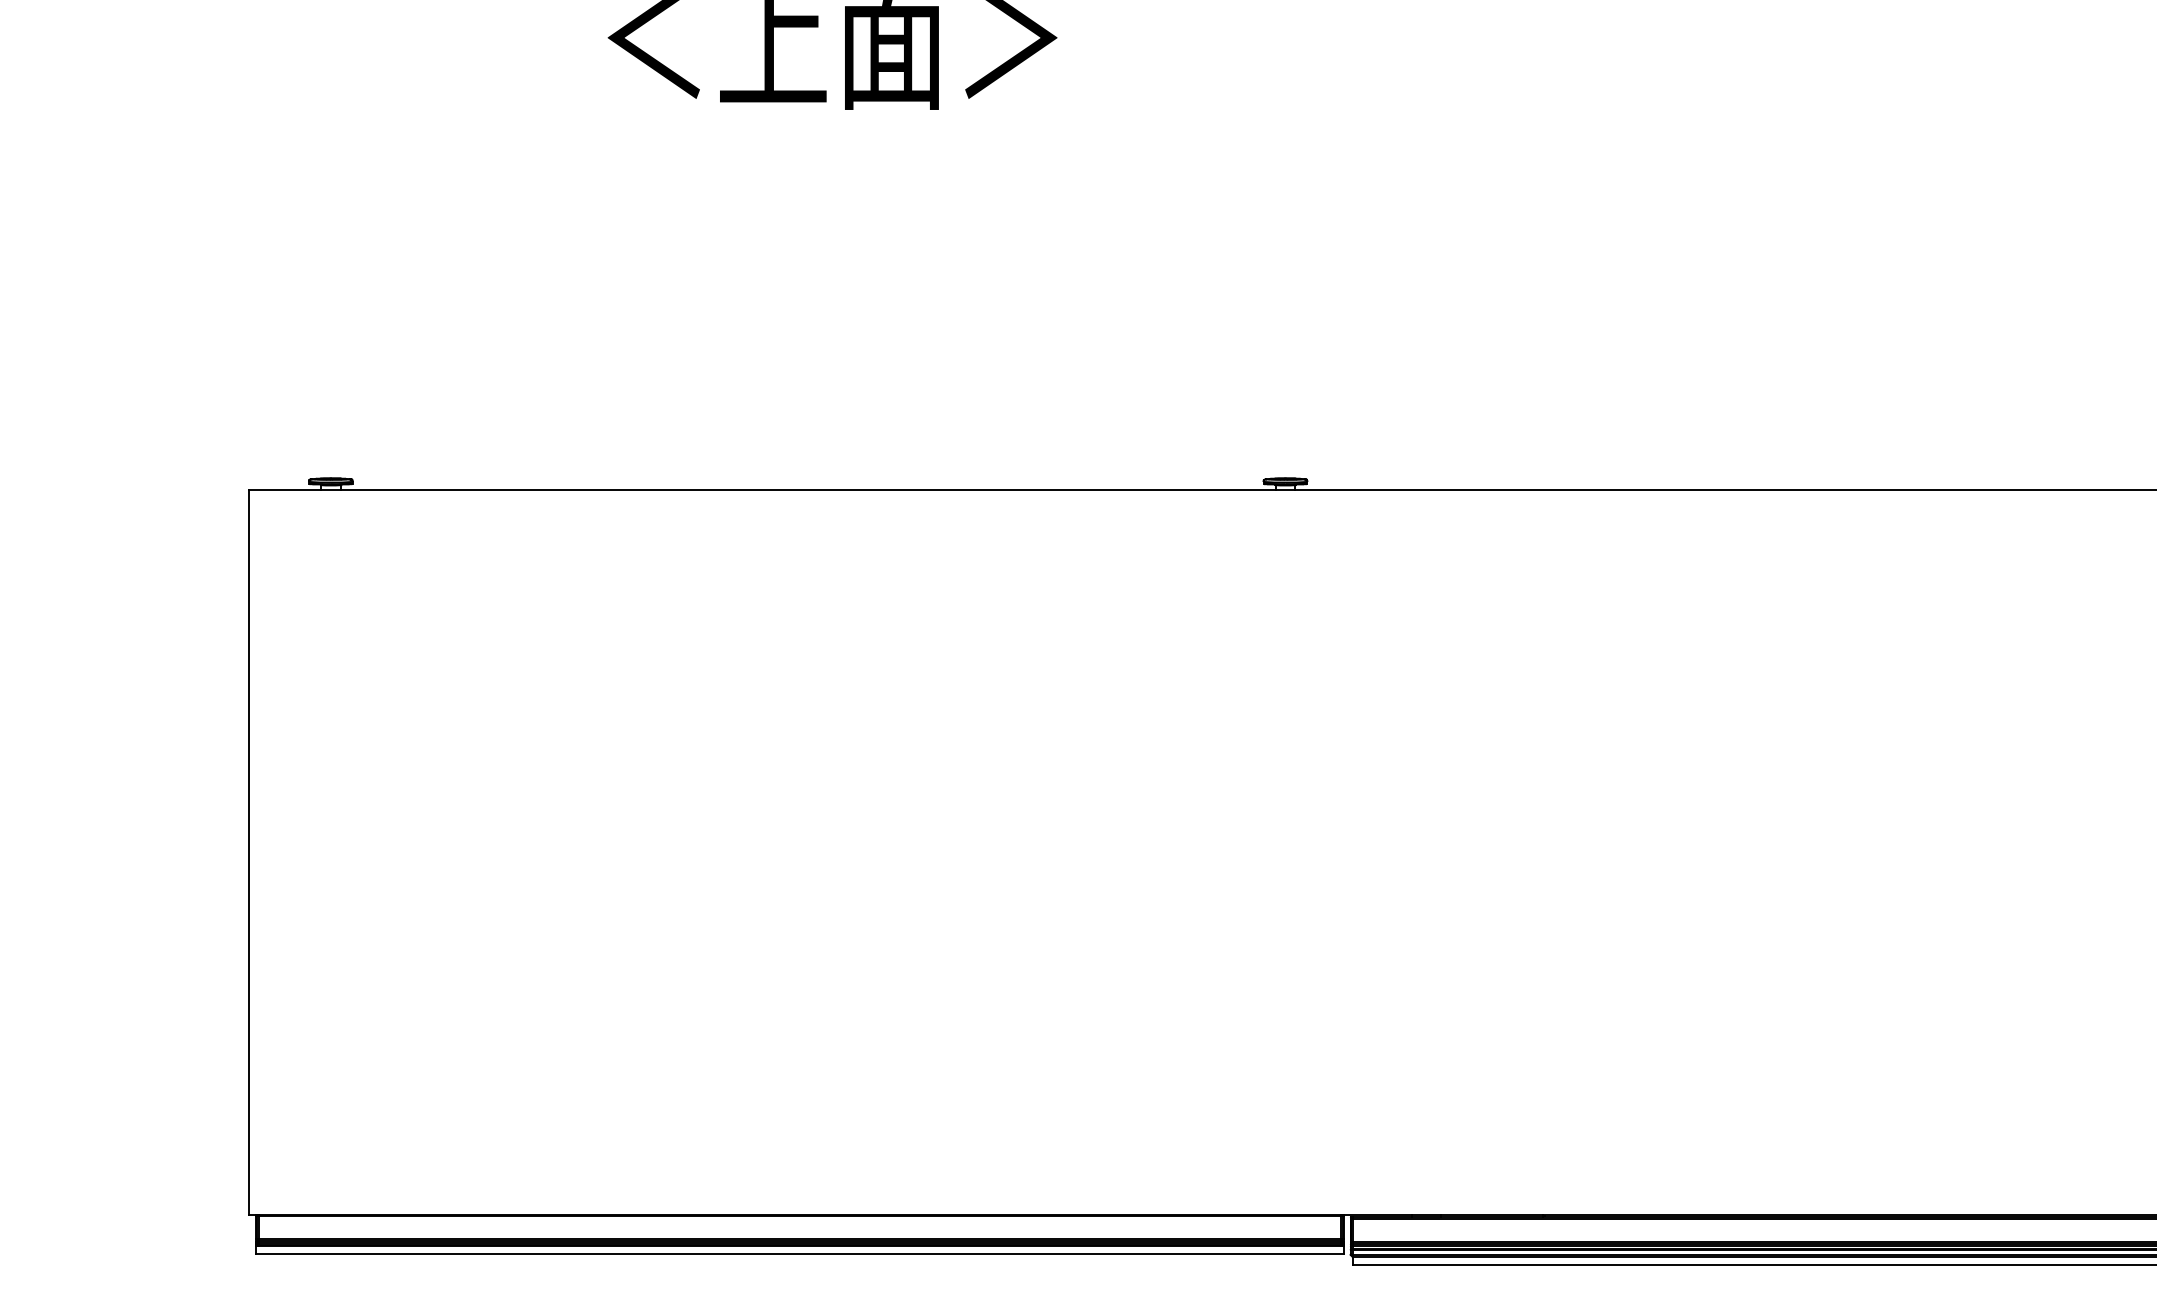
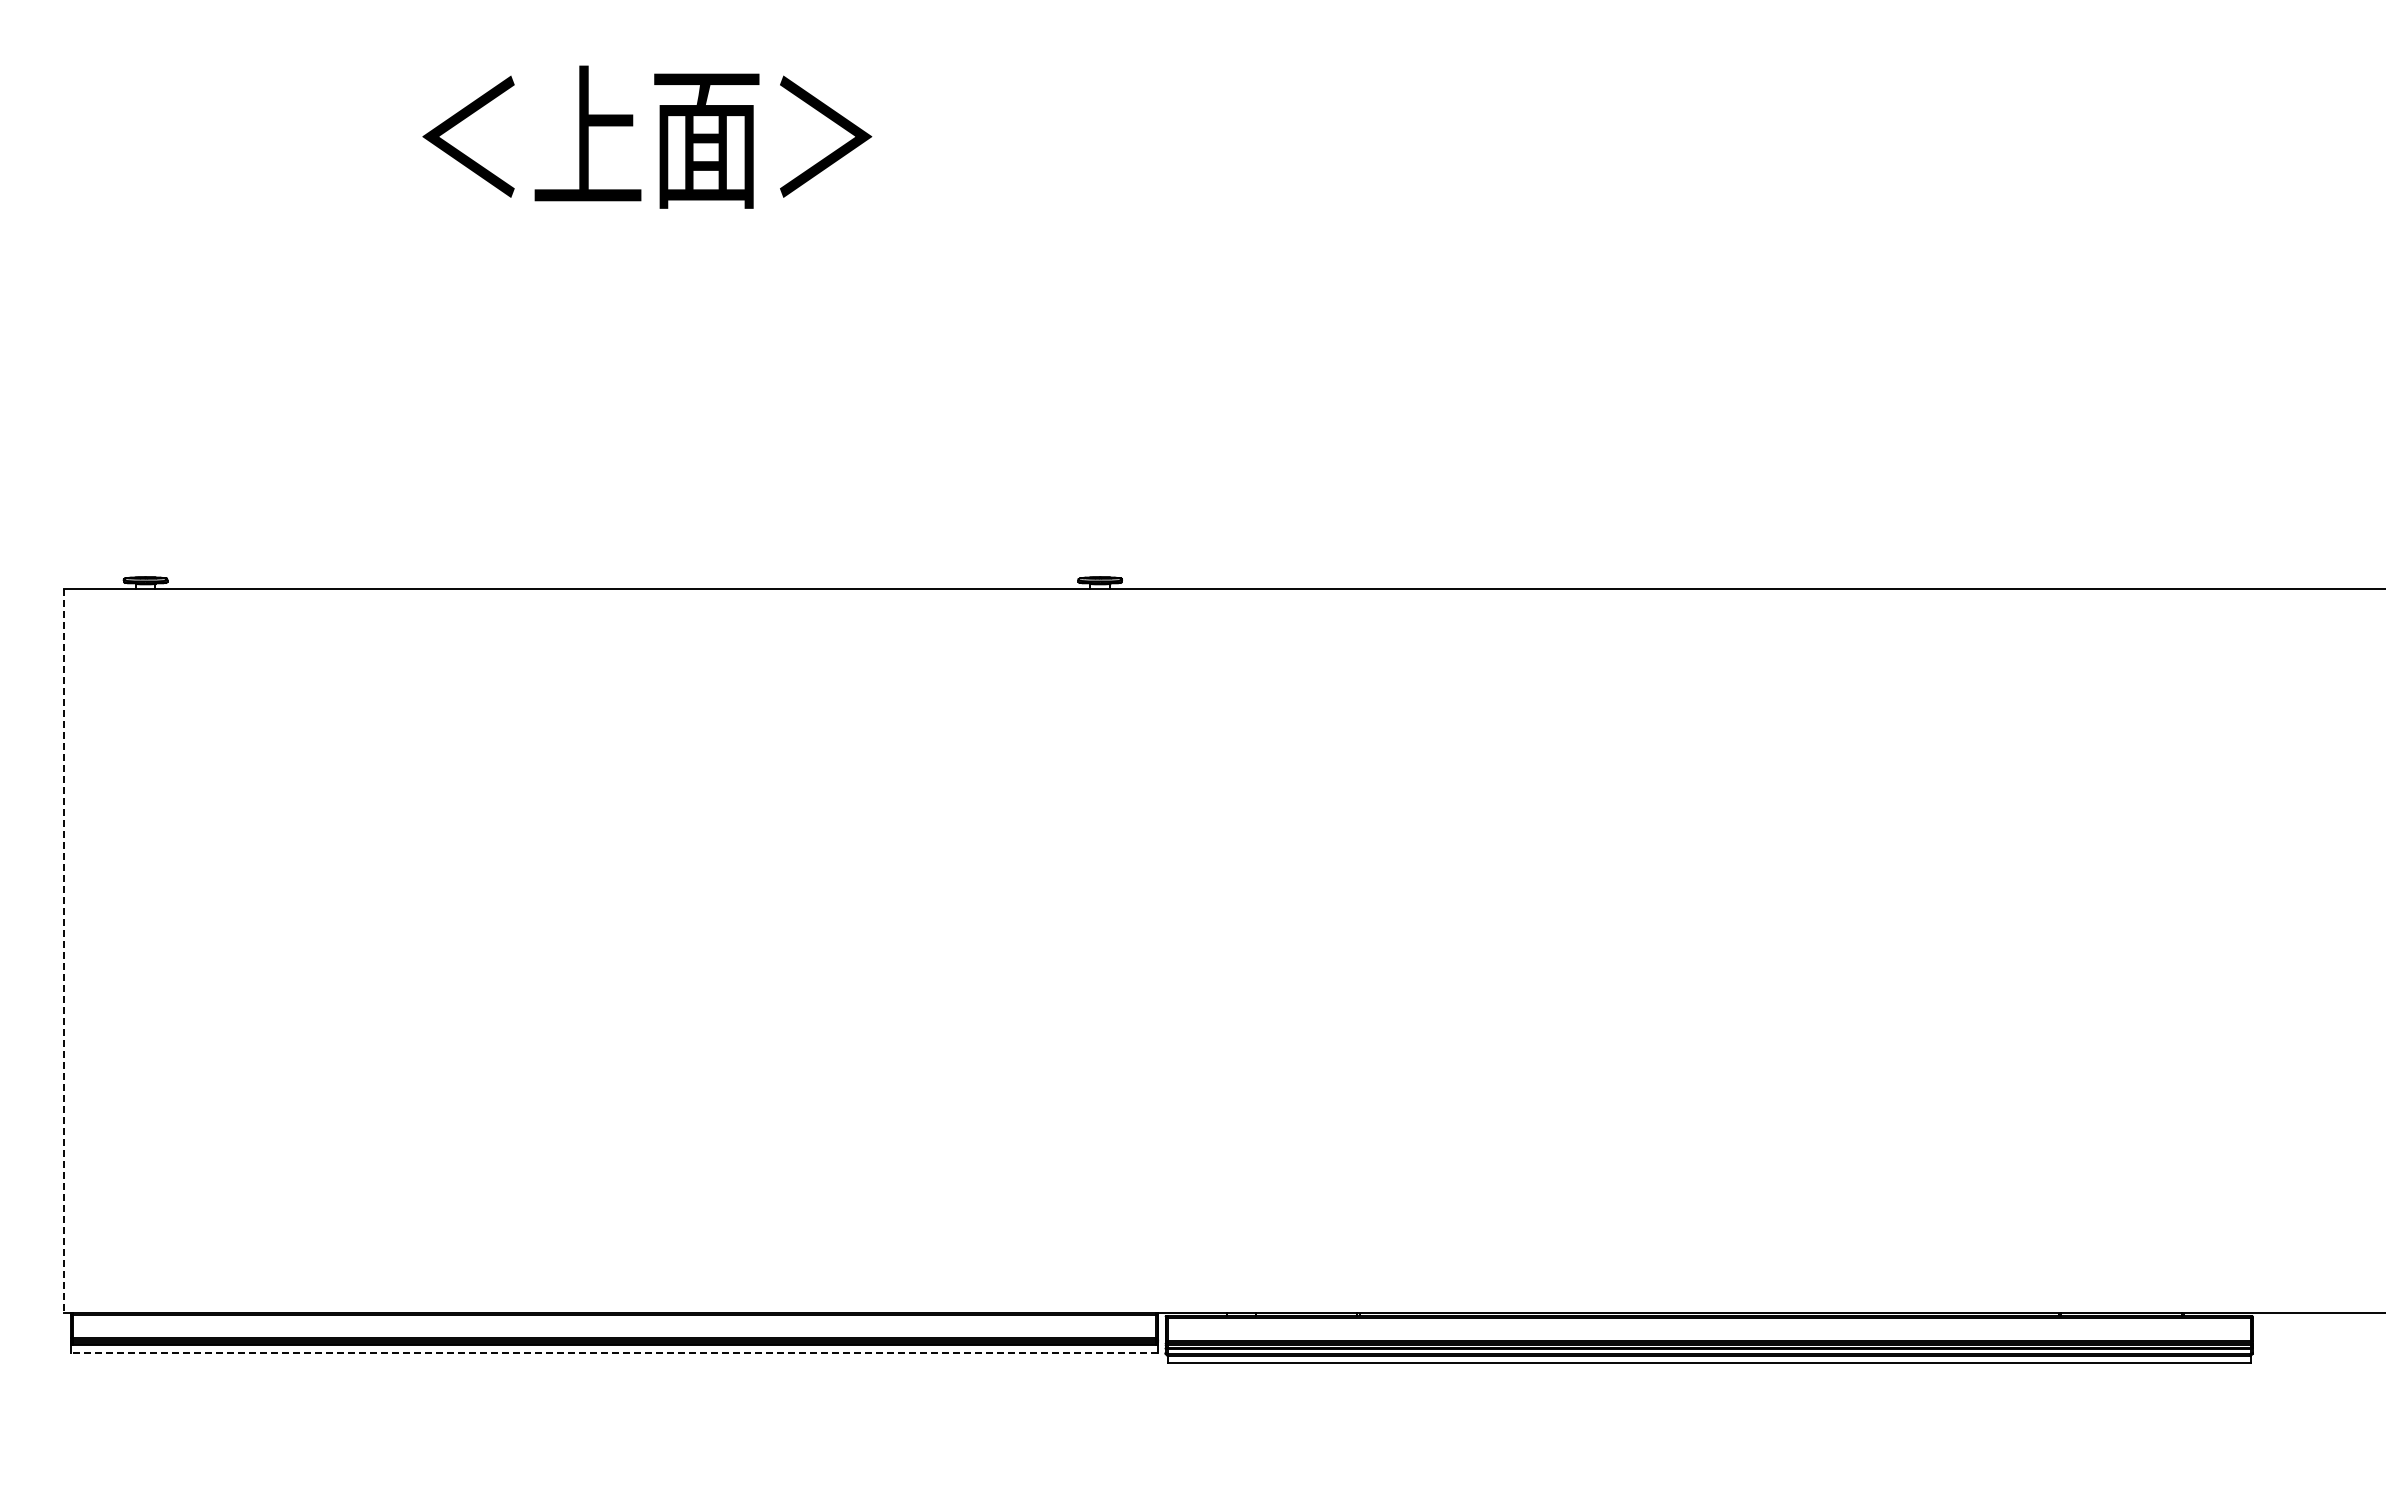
line: (249, 852) -> (64, 951), solid -> dashed
line: (799, 1253) -> (614, 1352), solid -> dashed

